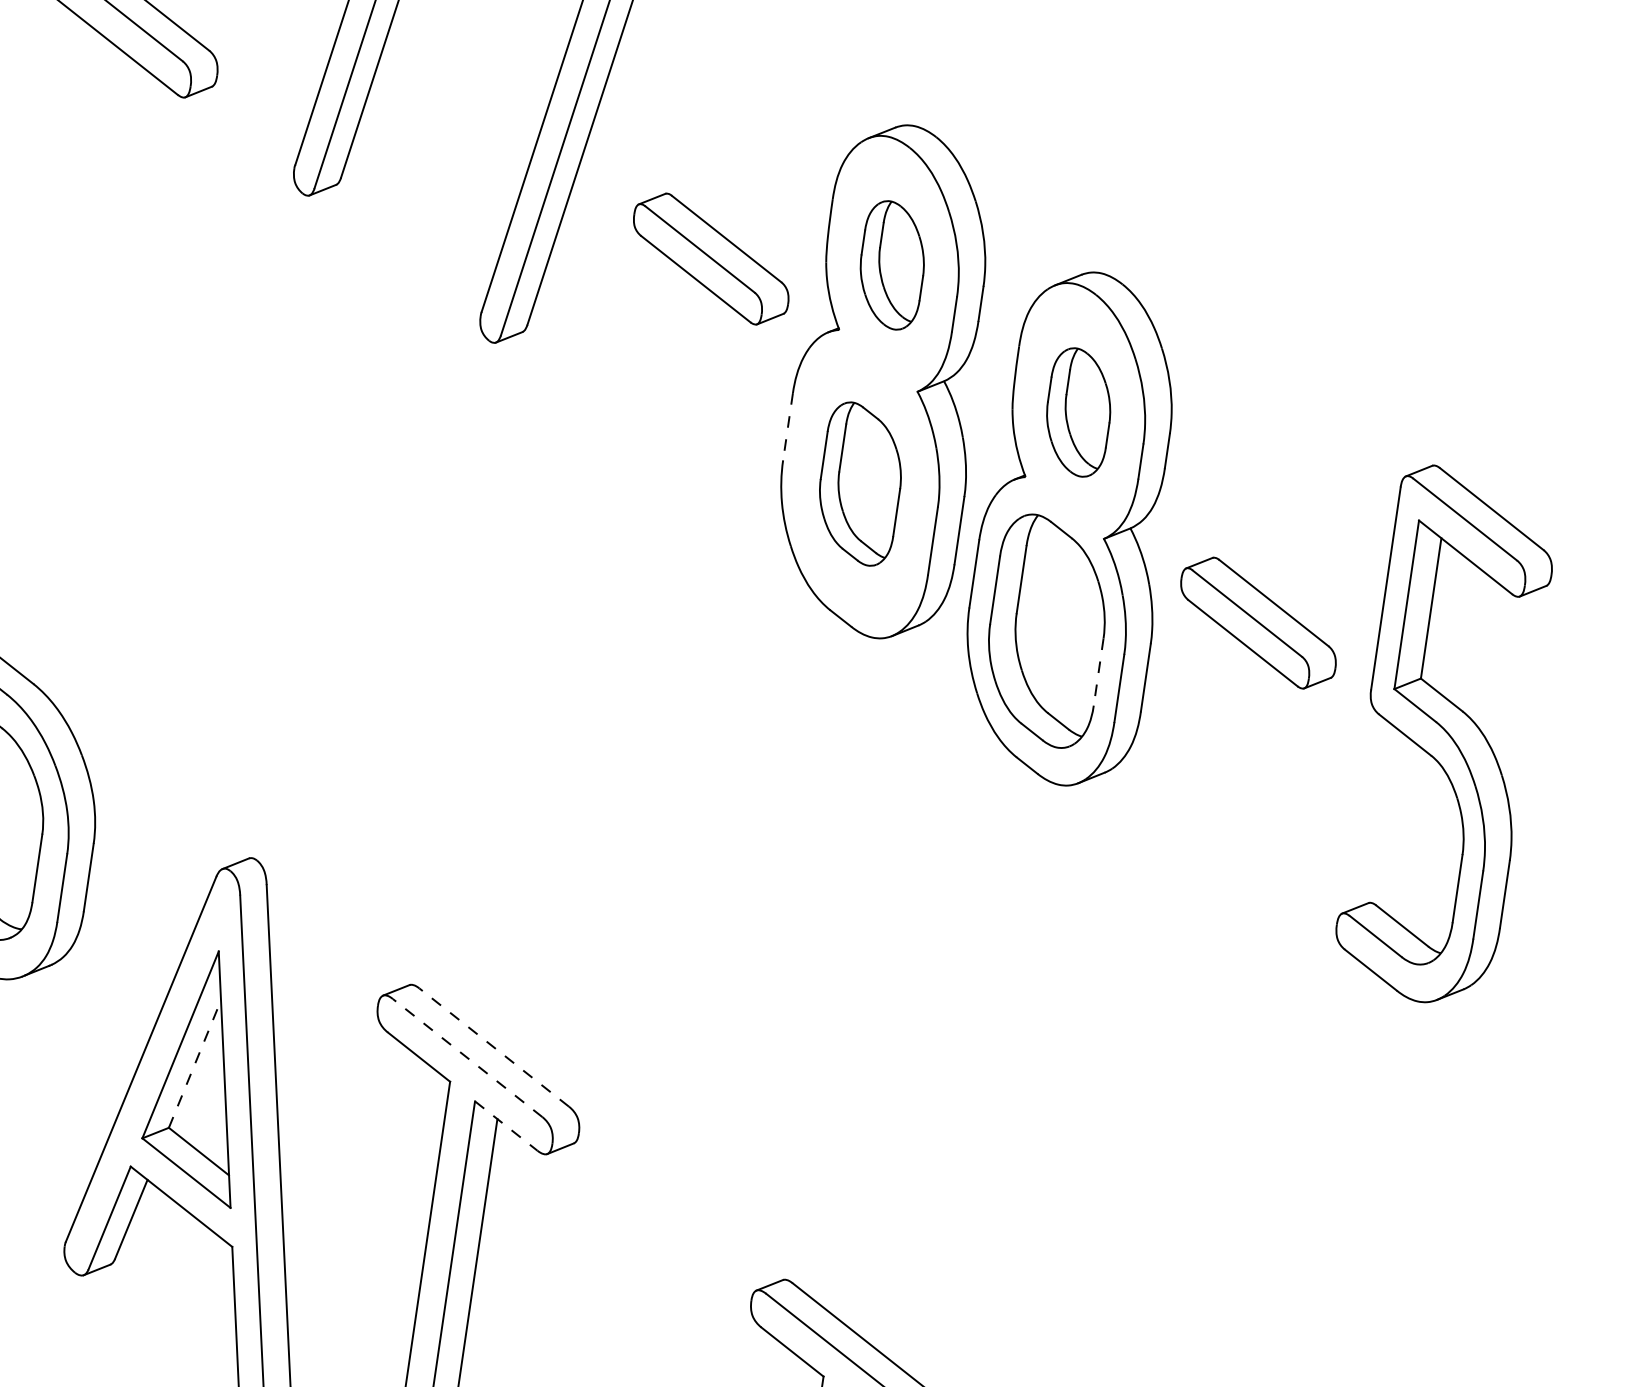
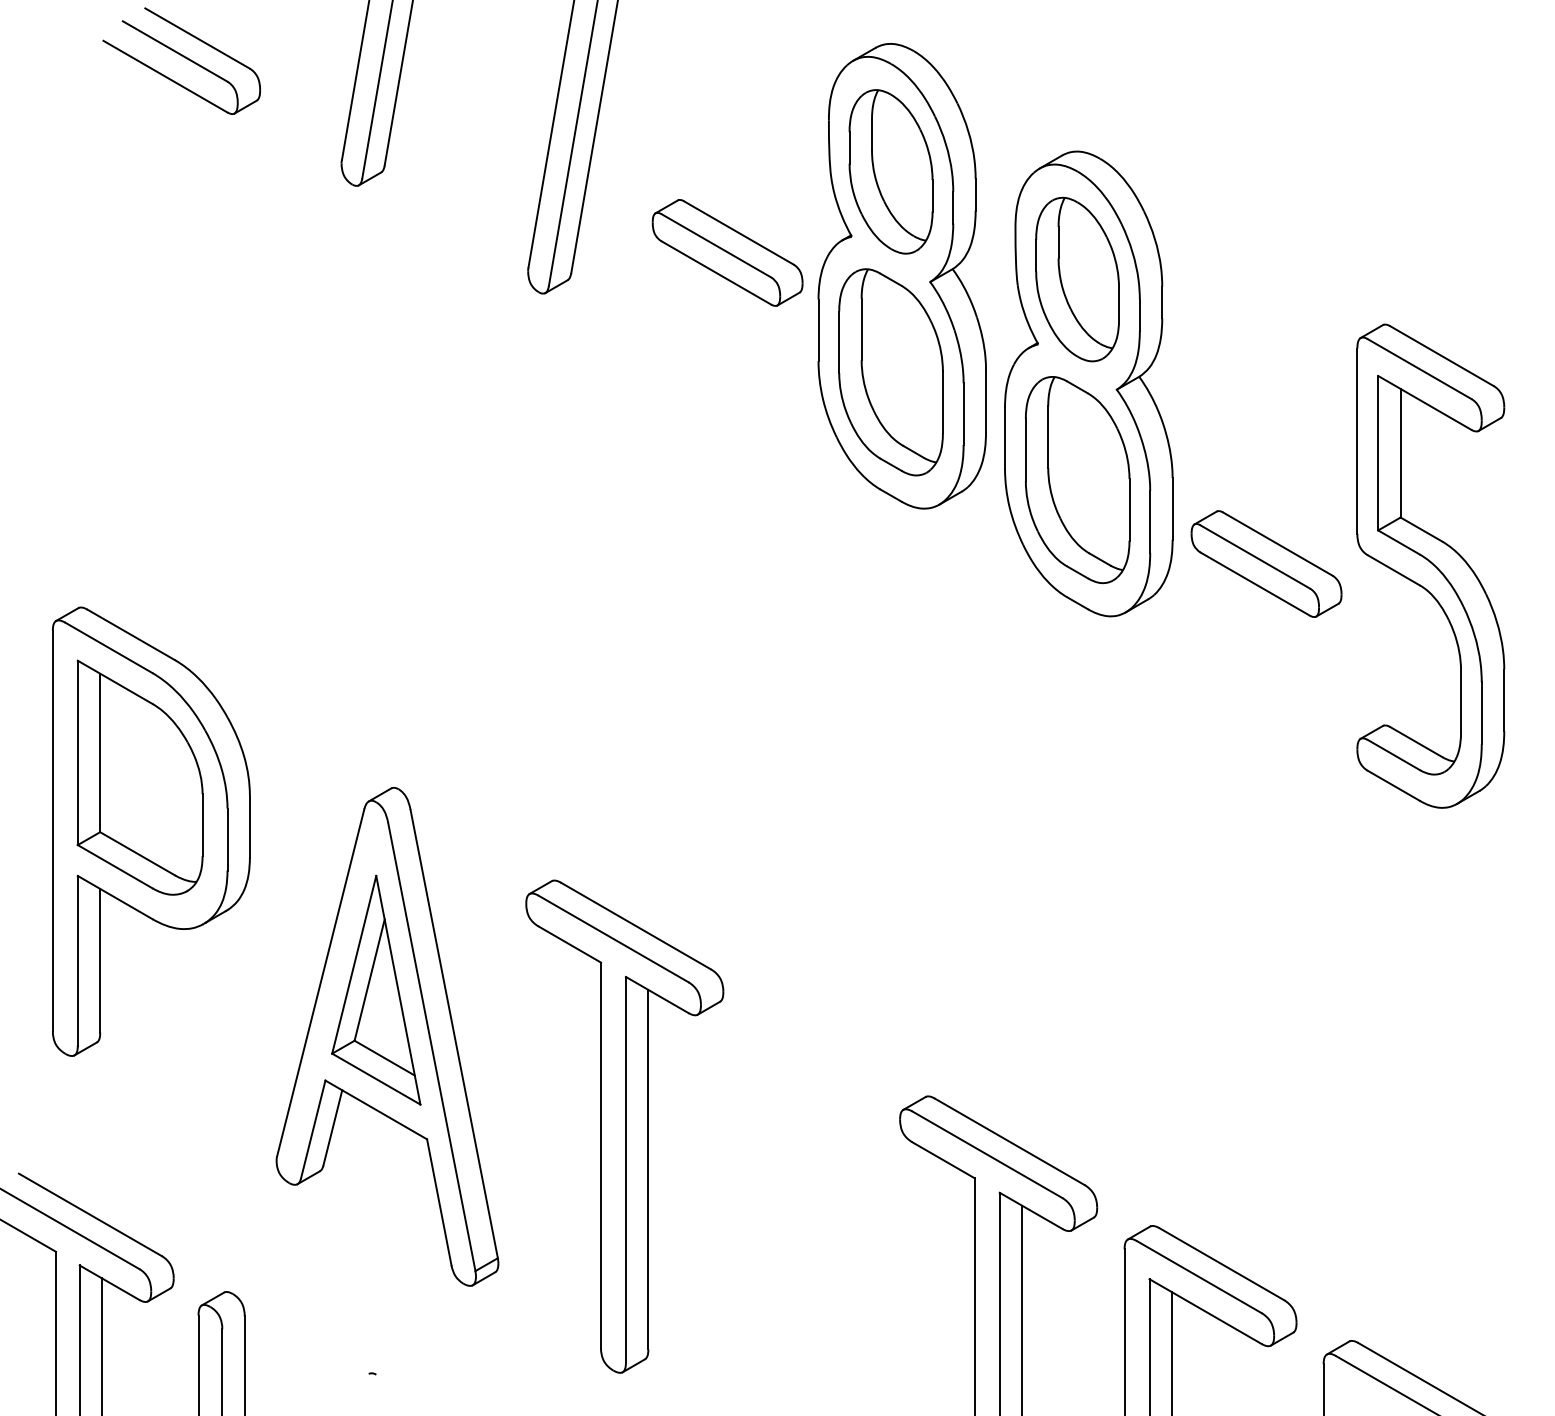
part: (711, 258) -> (727, 252), moved
part: (891, 264) -> (890, 171), size x1.43
part: (1078, 412) -> (1077, 279), size x1.43
line: (787, 426) -> (818, 330), dashed -> solid
part: (859, 484) -> (890, 372), size x1.43
part: (1258, 622) -> (1266, 563), moved
line: (1098, 671) -> (1129, 509), dashed -> solid
part: (1445, 735) -> (1430, 565), moved
line: (493, 1046) -> (635, 925), dashed -> solid
line: (467, 1057) -> (613, 938), dashed -> solid
line: (194, 1063) -> (369, 979), dashed -> solid
line: (506, 1126) -> (657, 995), dashed -> solid

